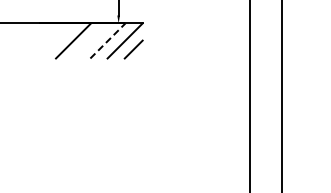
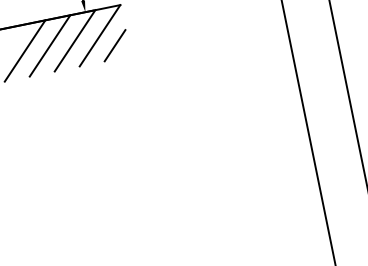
line: (90, 40) -> (49, 45), added
line: (107, 40) -> (74, 40), dashed -> solid

